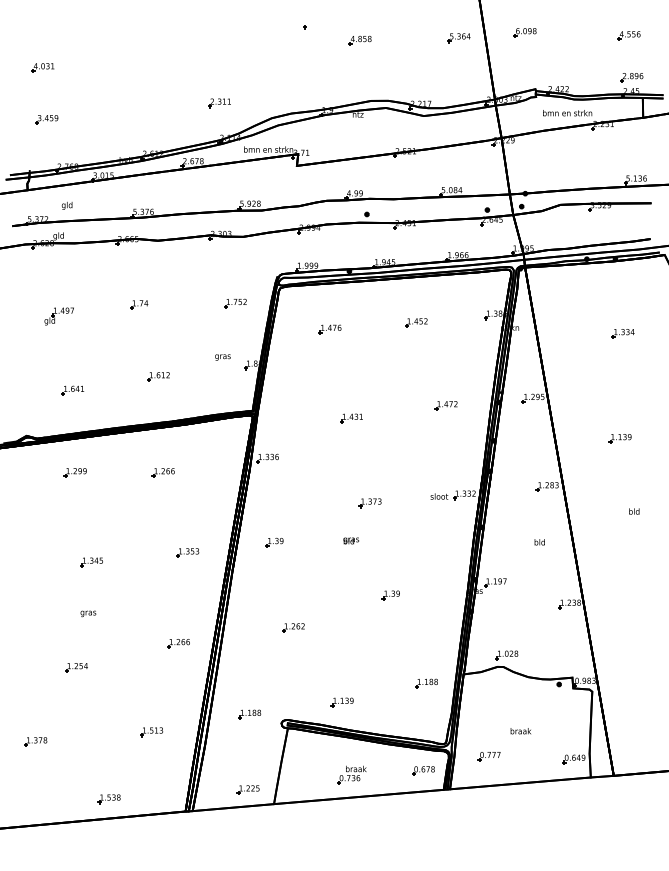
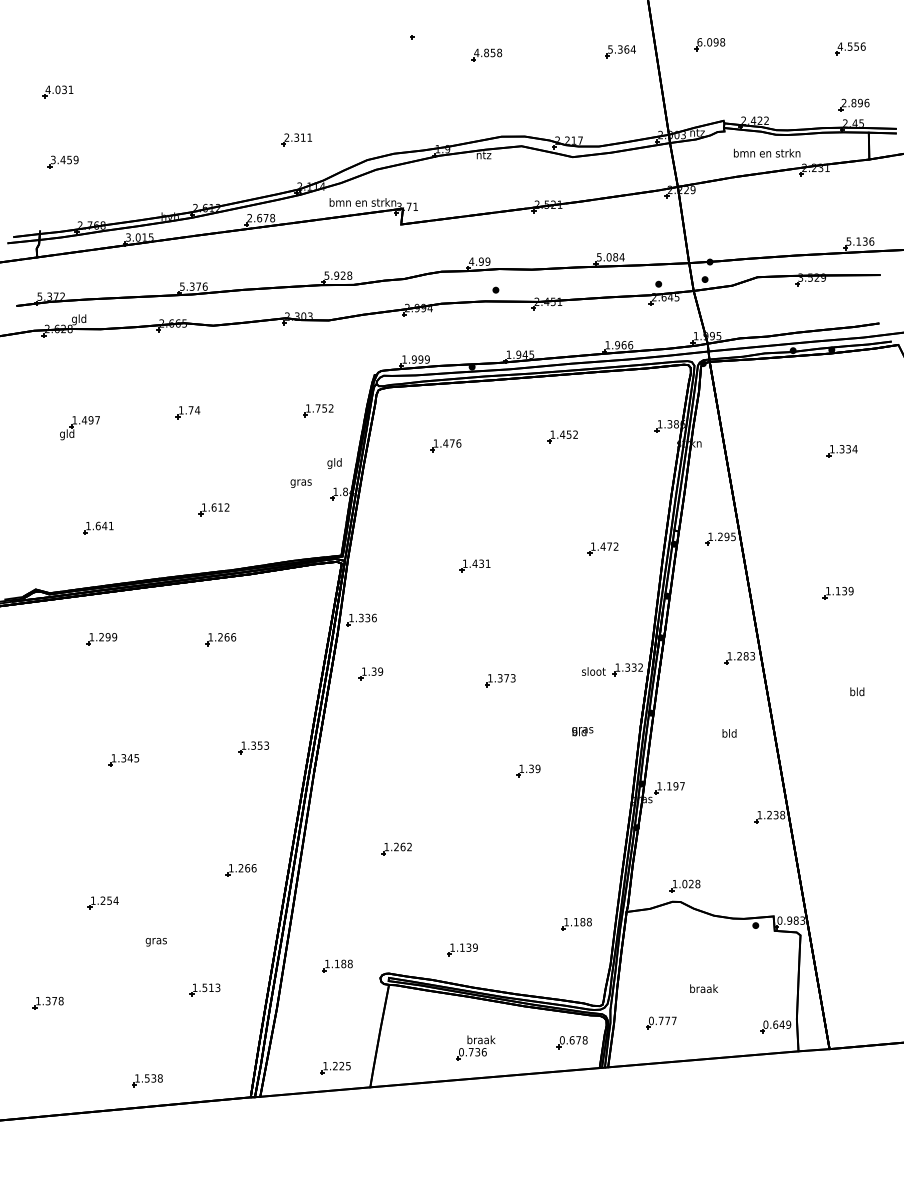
text: (67, 205) -> (334, 463), moved
text: (351, 540) -> (582, 731), moved
part: (274, 542) -> (370, 673), moved
part: (391, 594) -> (528, 770), moved
text: (87, 614) -> (155, 942), moved

